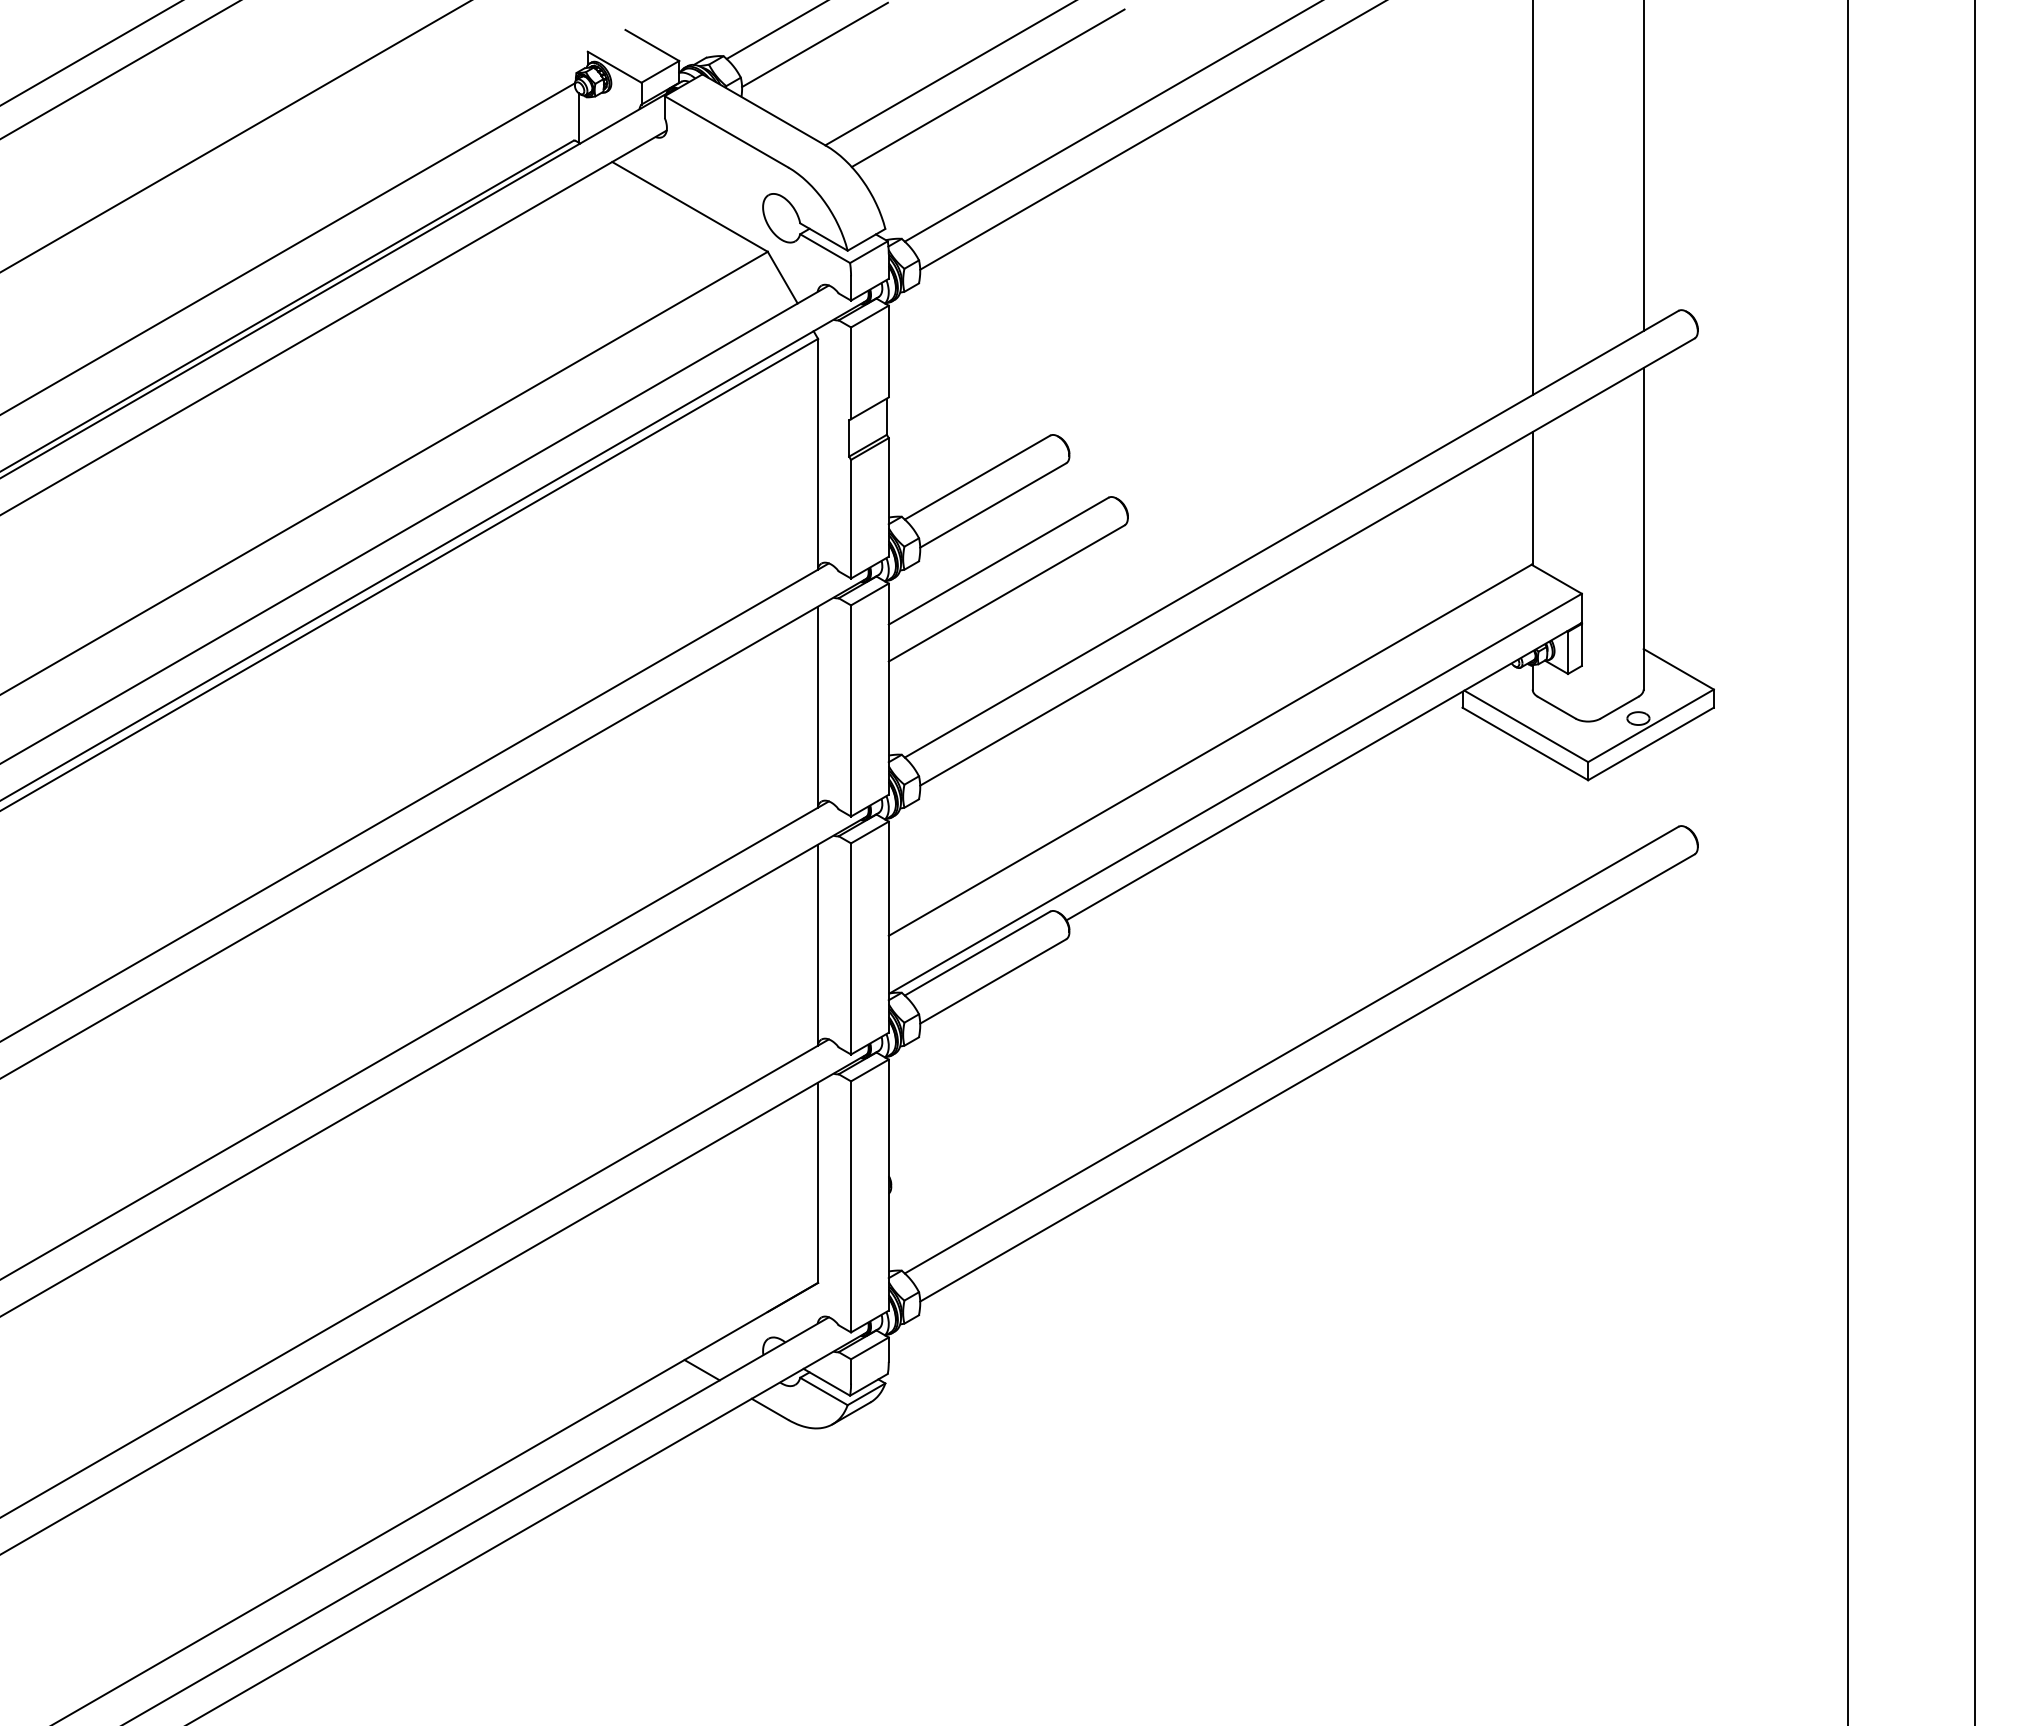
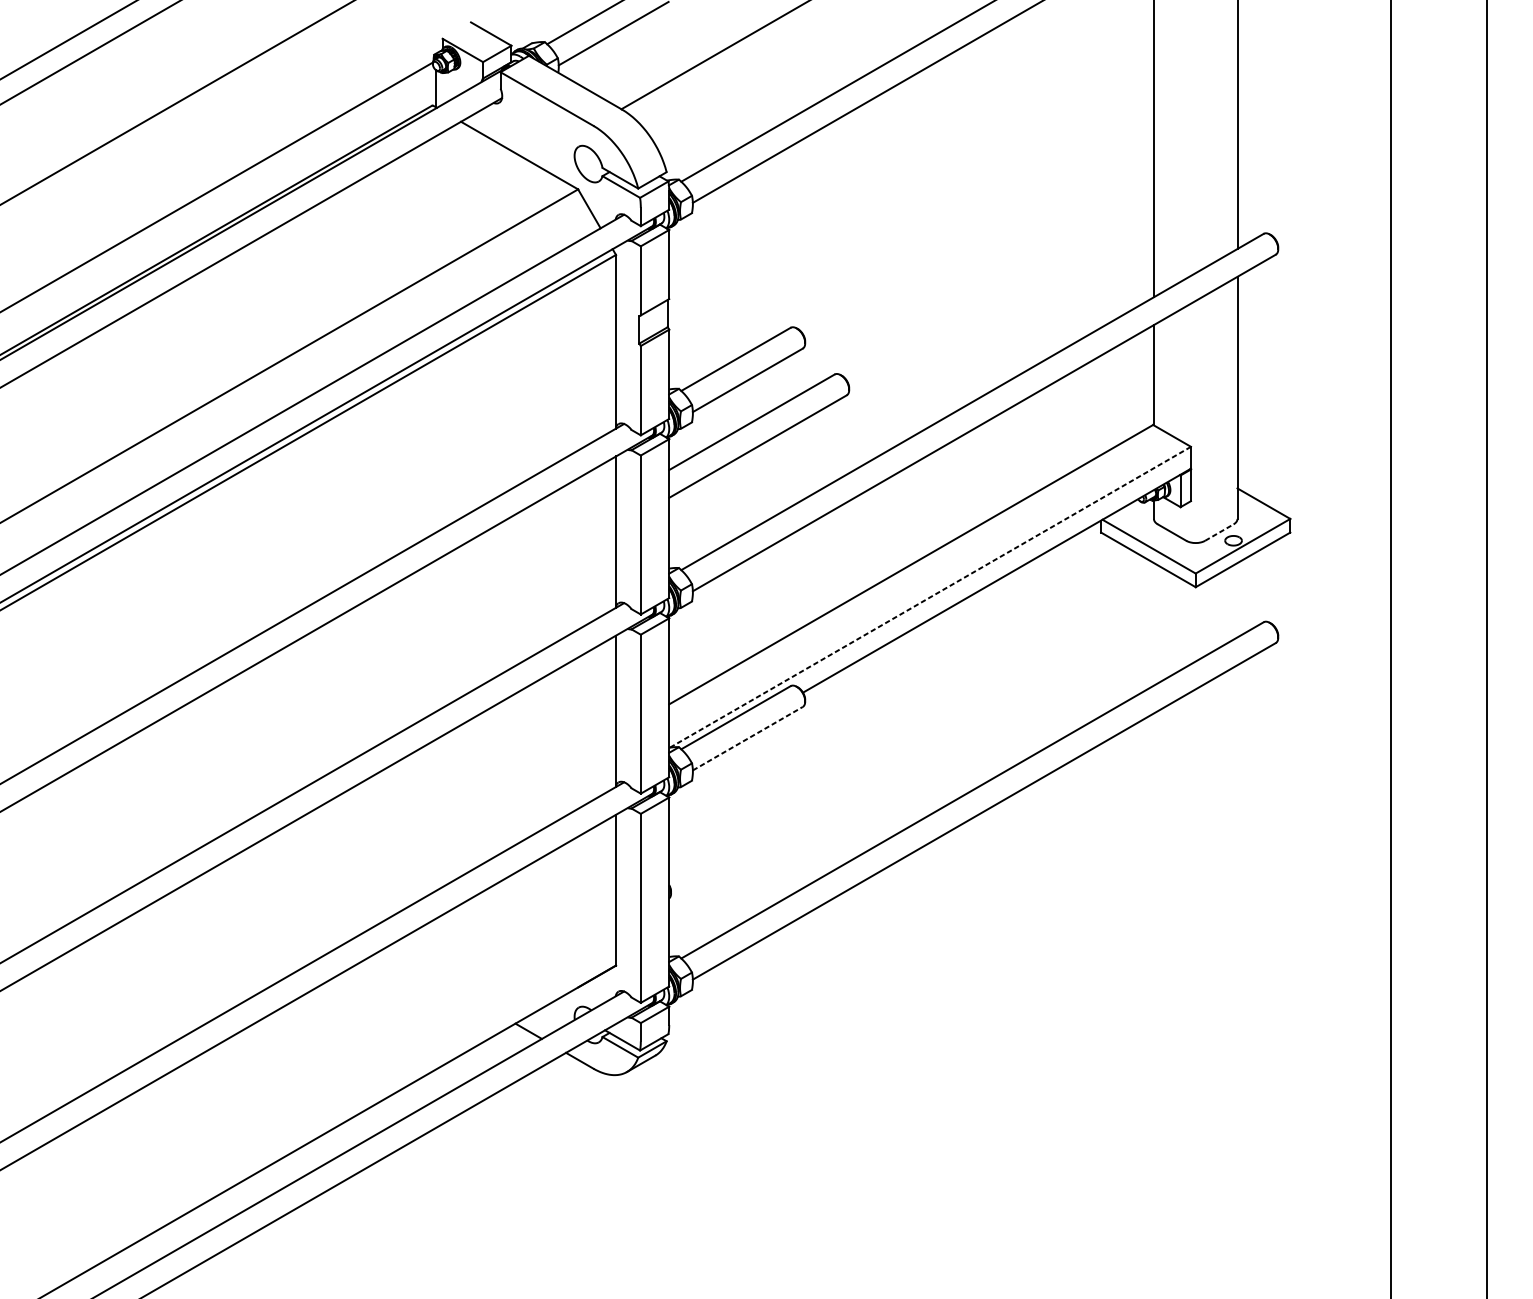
line: (987, 88) -> (743, 66), removed
line: (1619, 707) -> (1219, 532), solid -> dashed
line: (1235, 793) -> (930, 597), solid -> dashed
line: (993, 981) -> (748, 738), solid -> dashed

